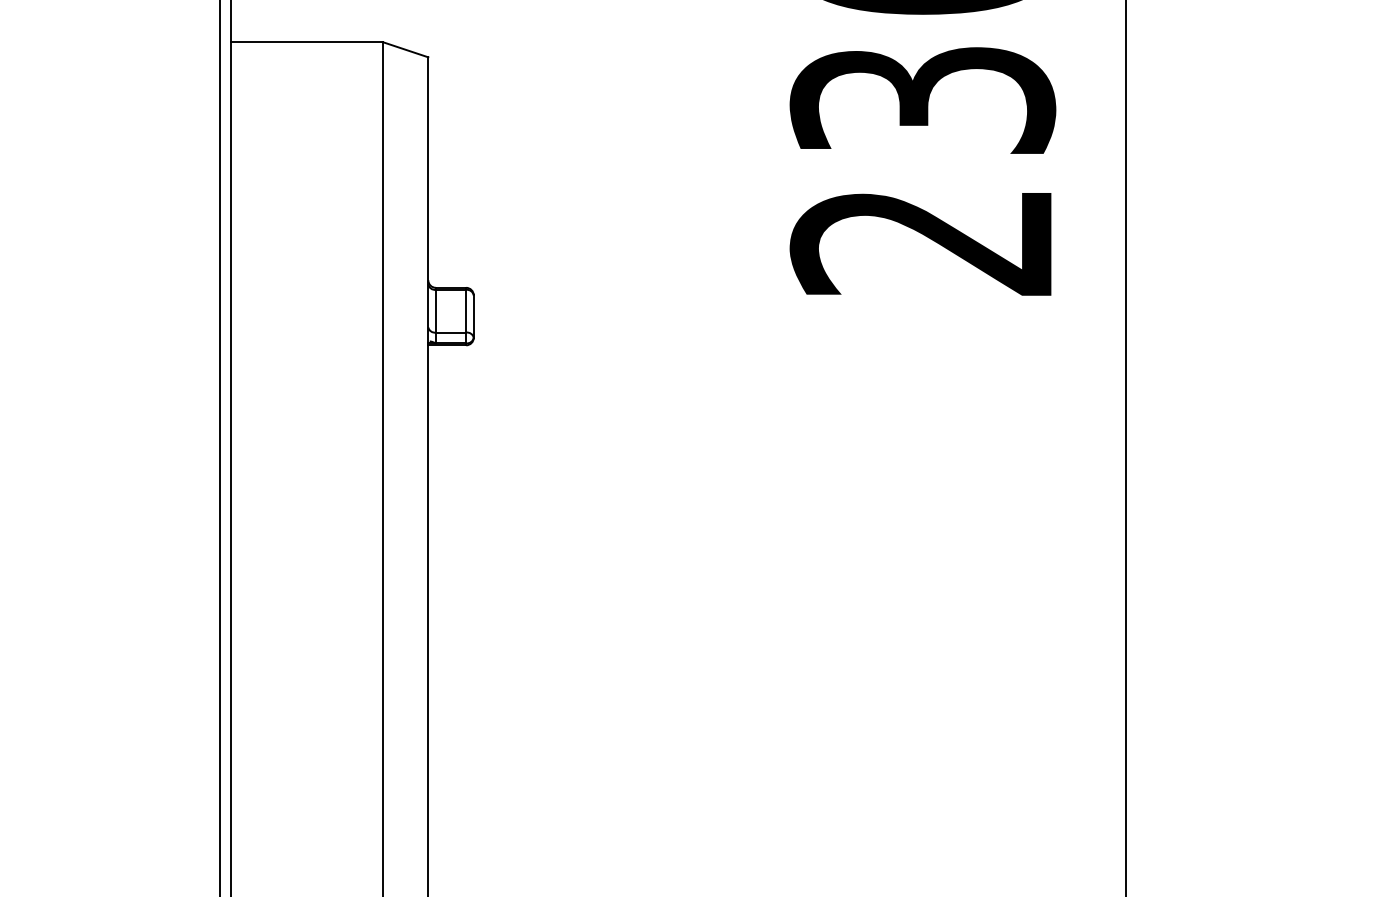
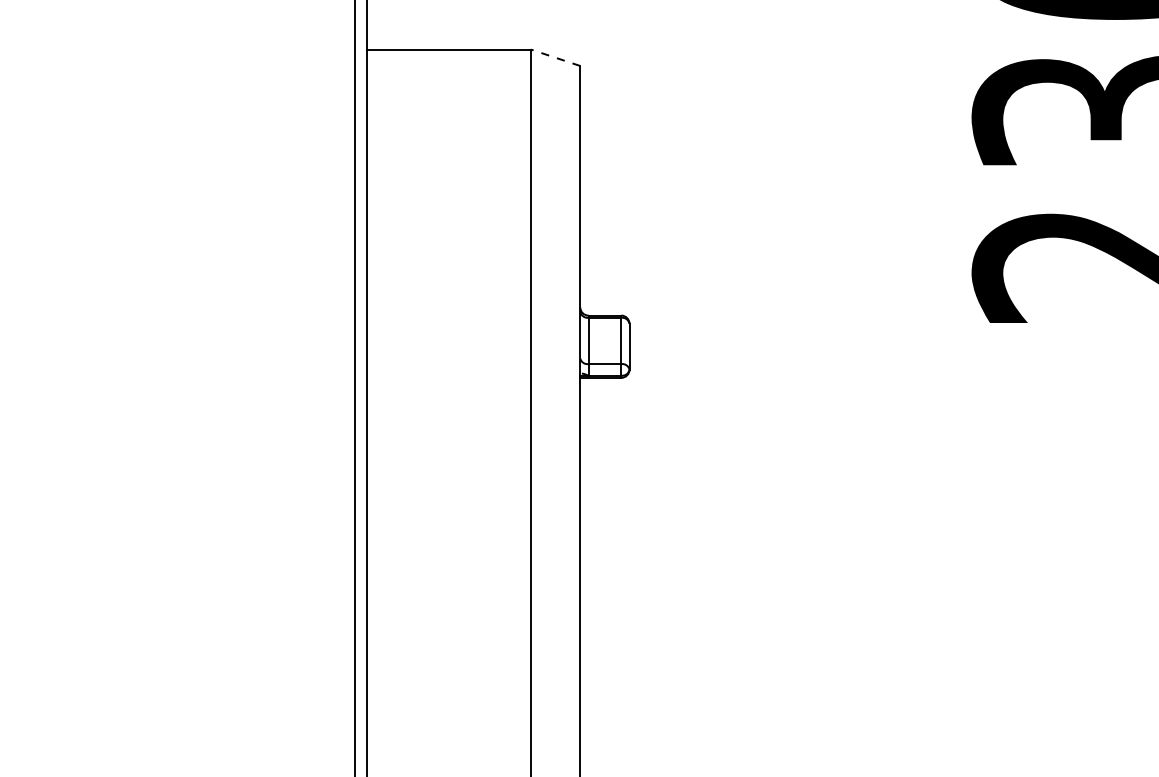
line: (405, 49) -> (555, 57), solid -> dashed

